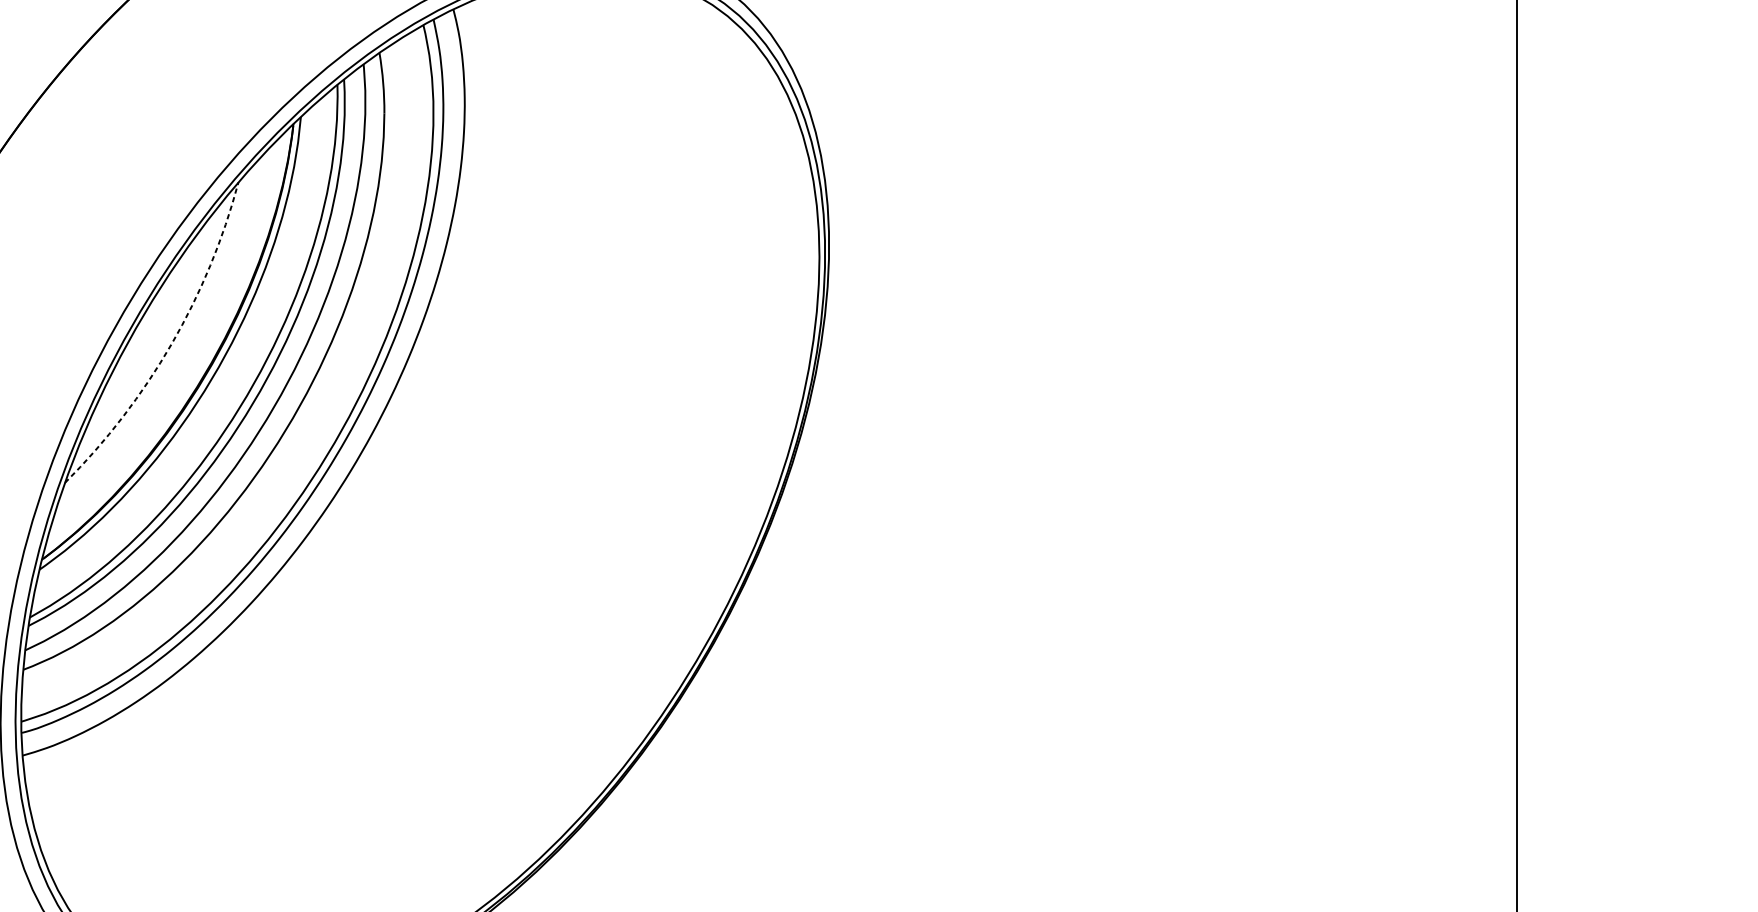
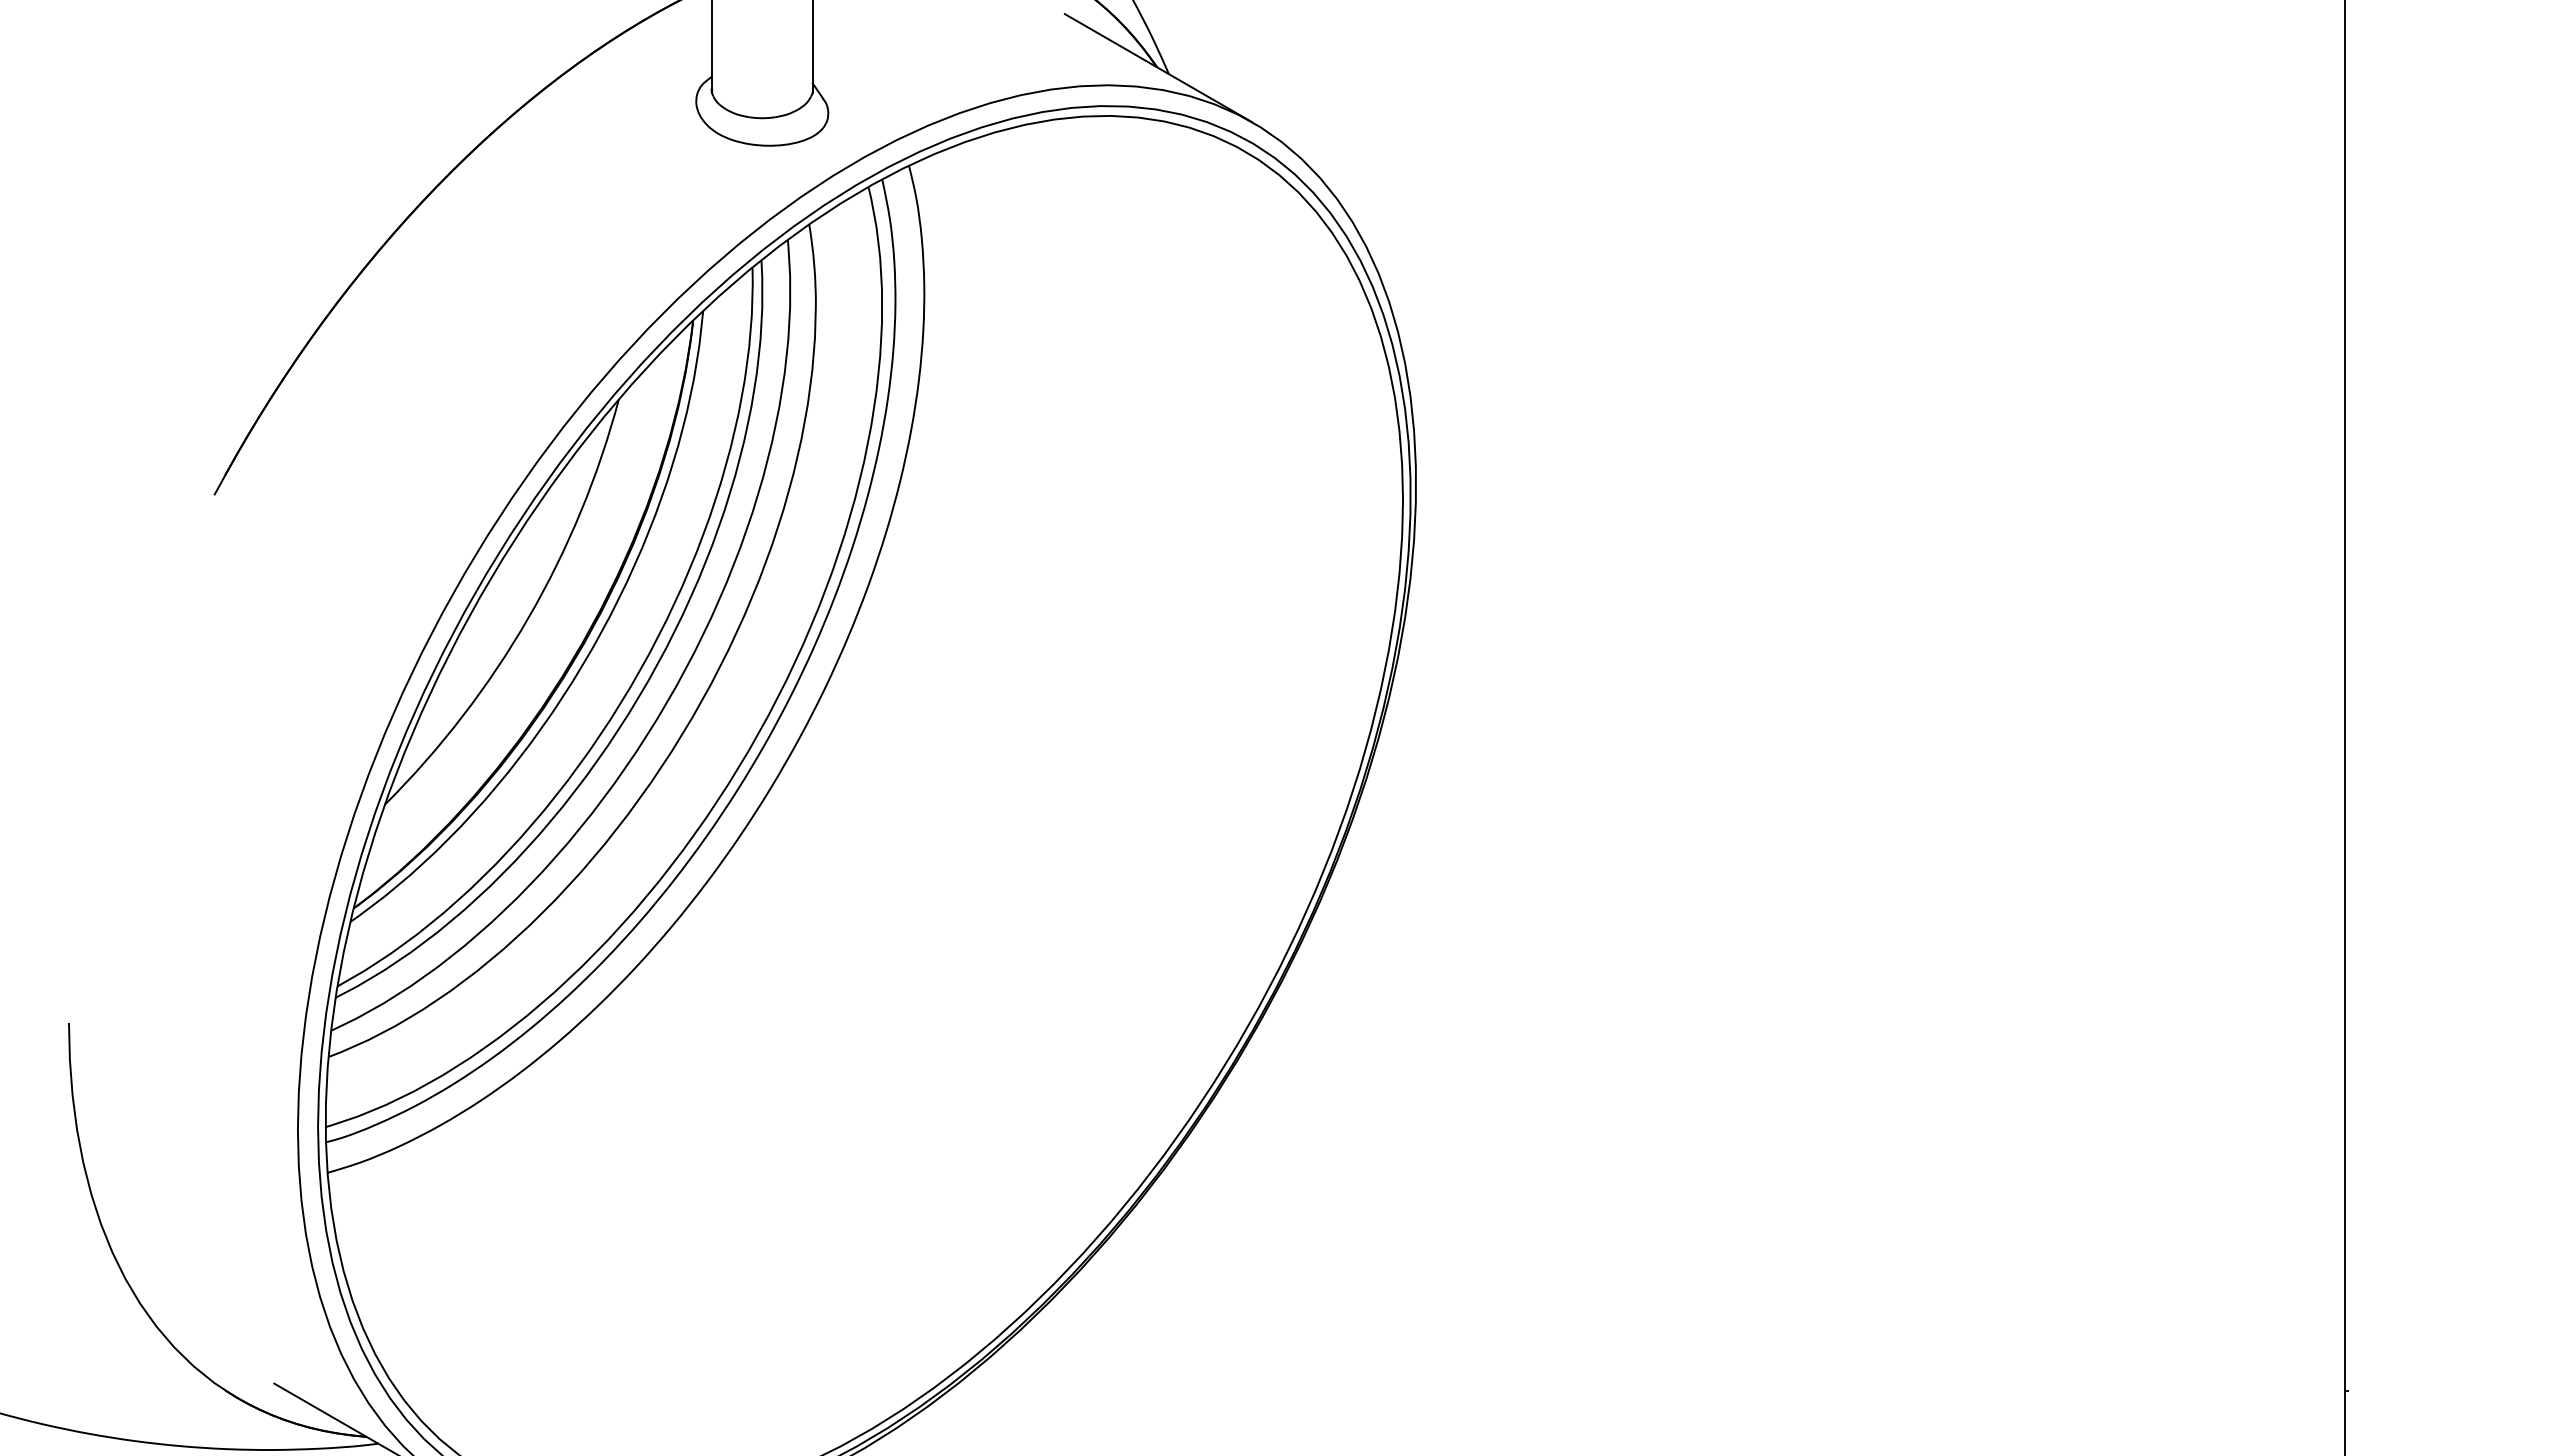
arc: (171, 344) -> (528, 617), dashed -> solid

